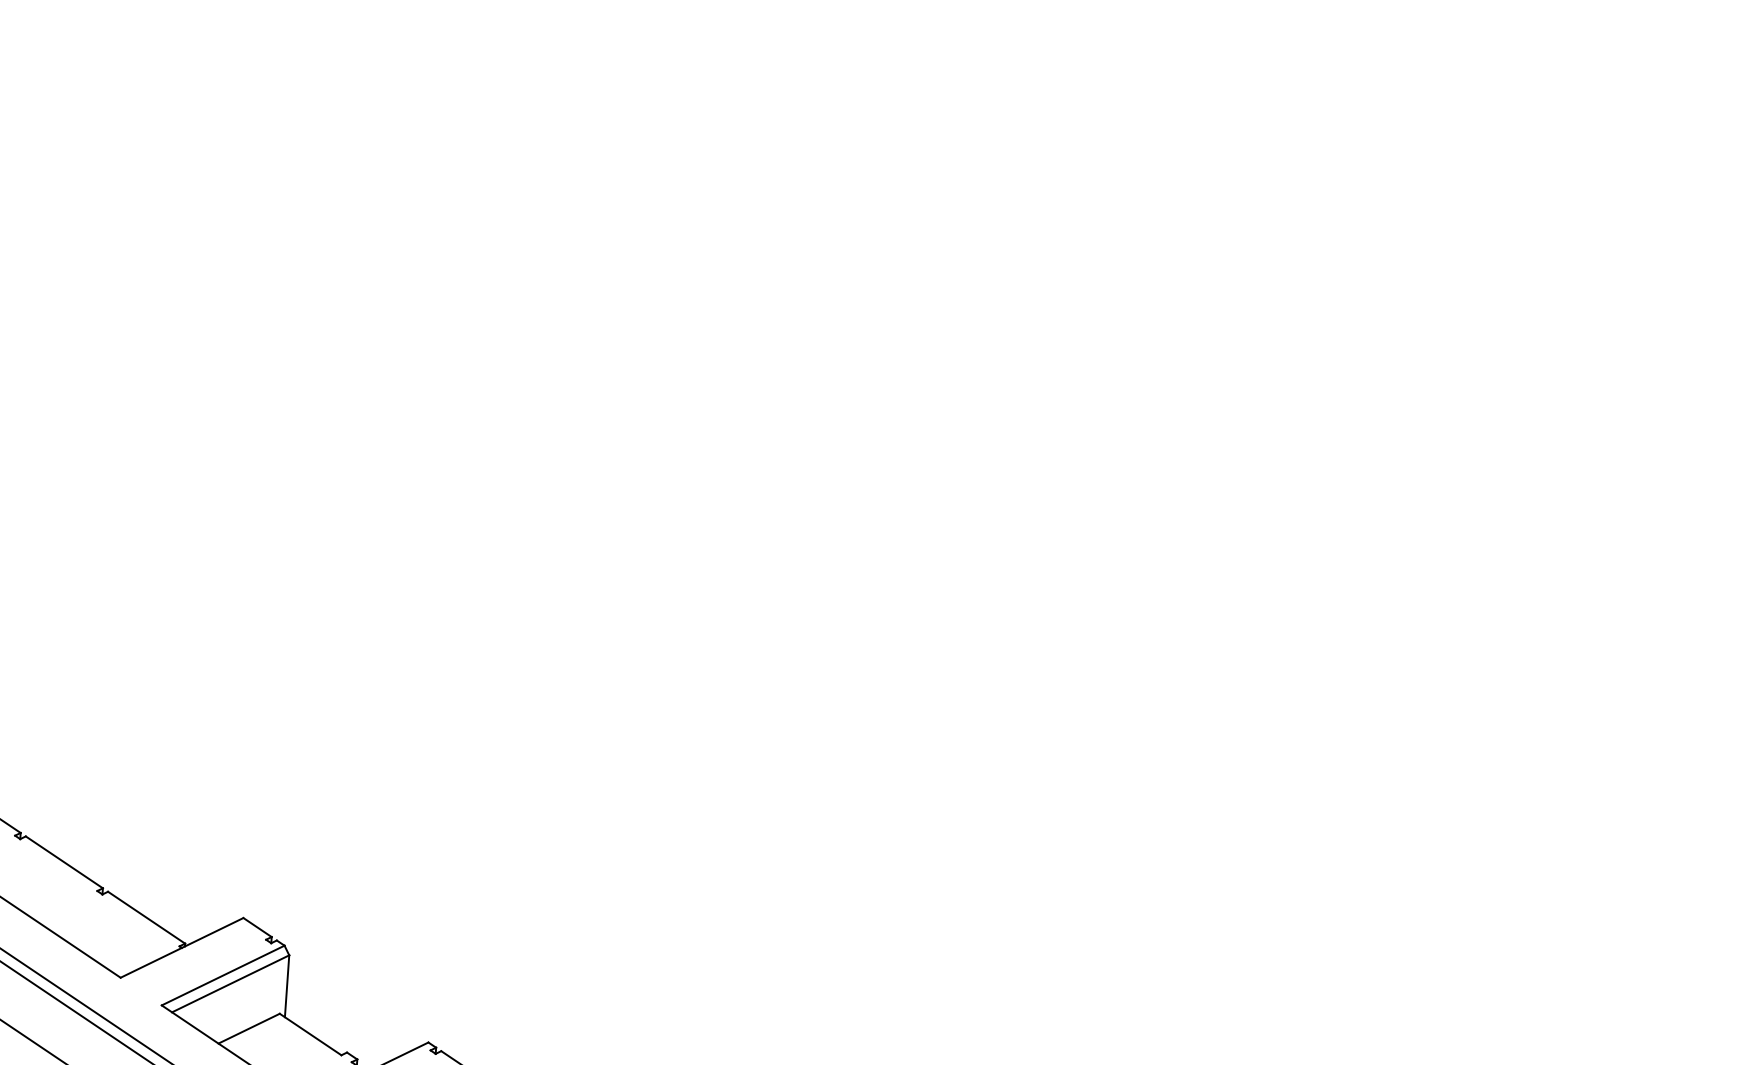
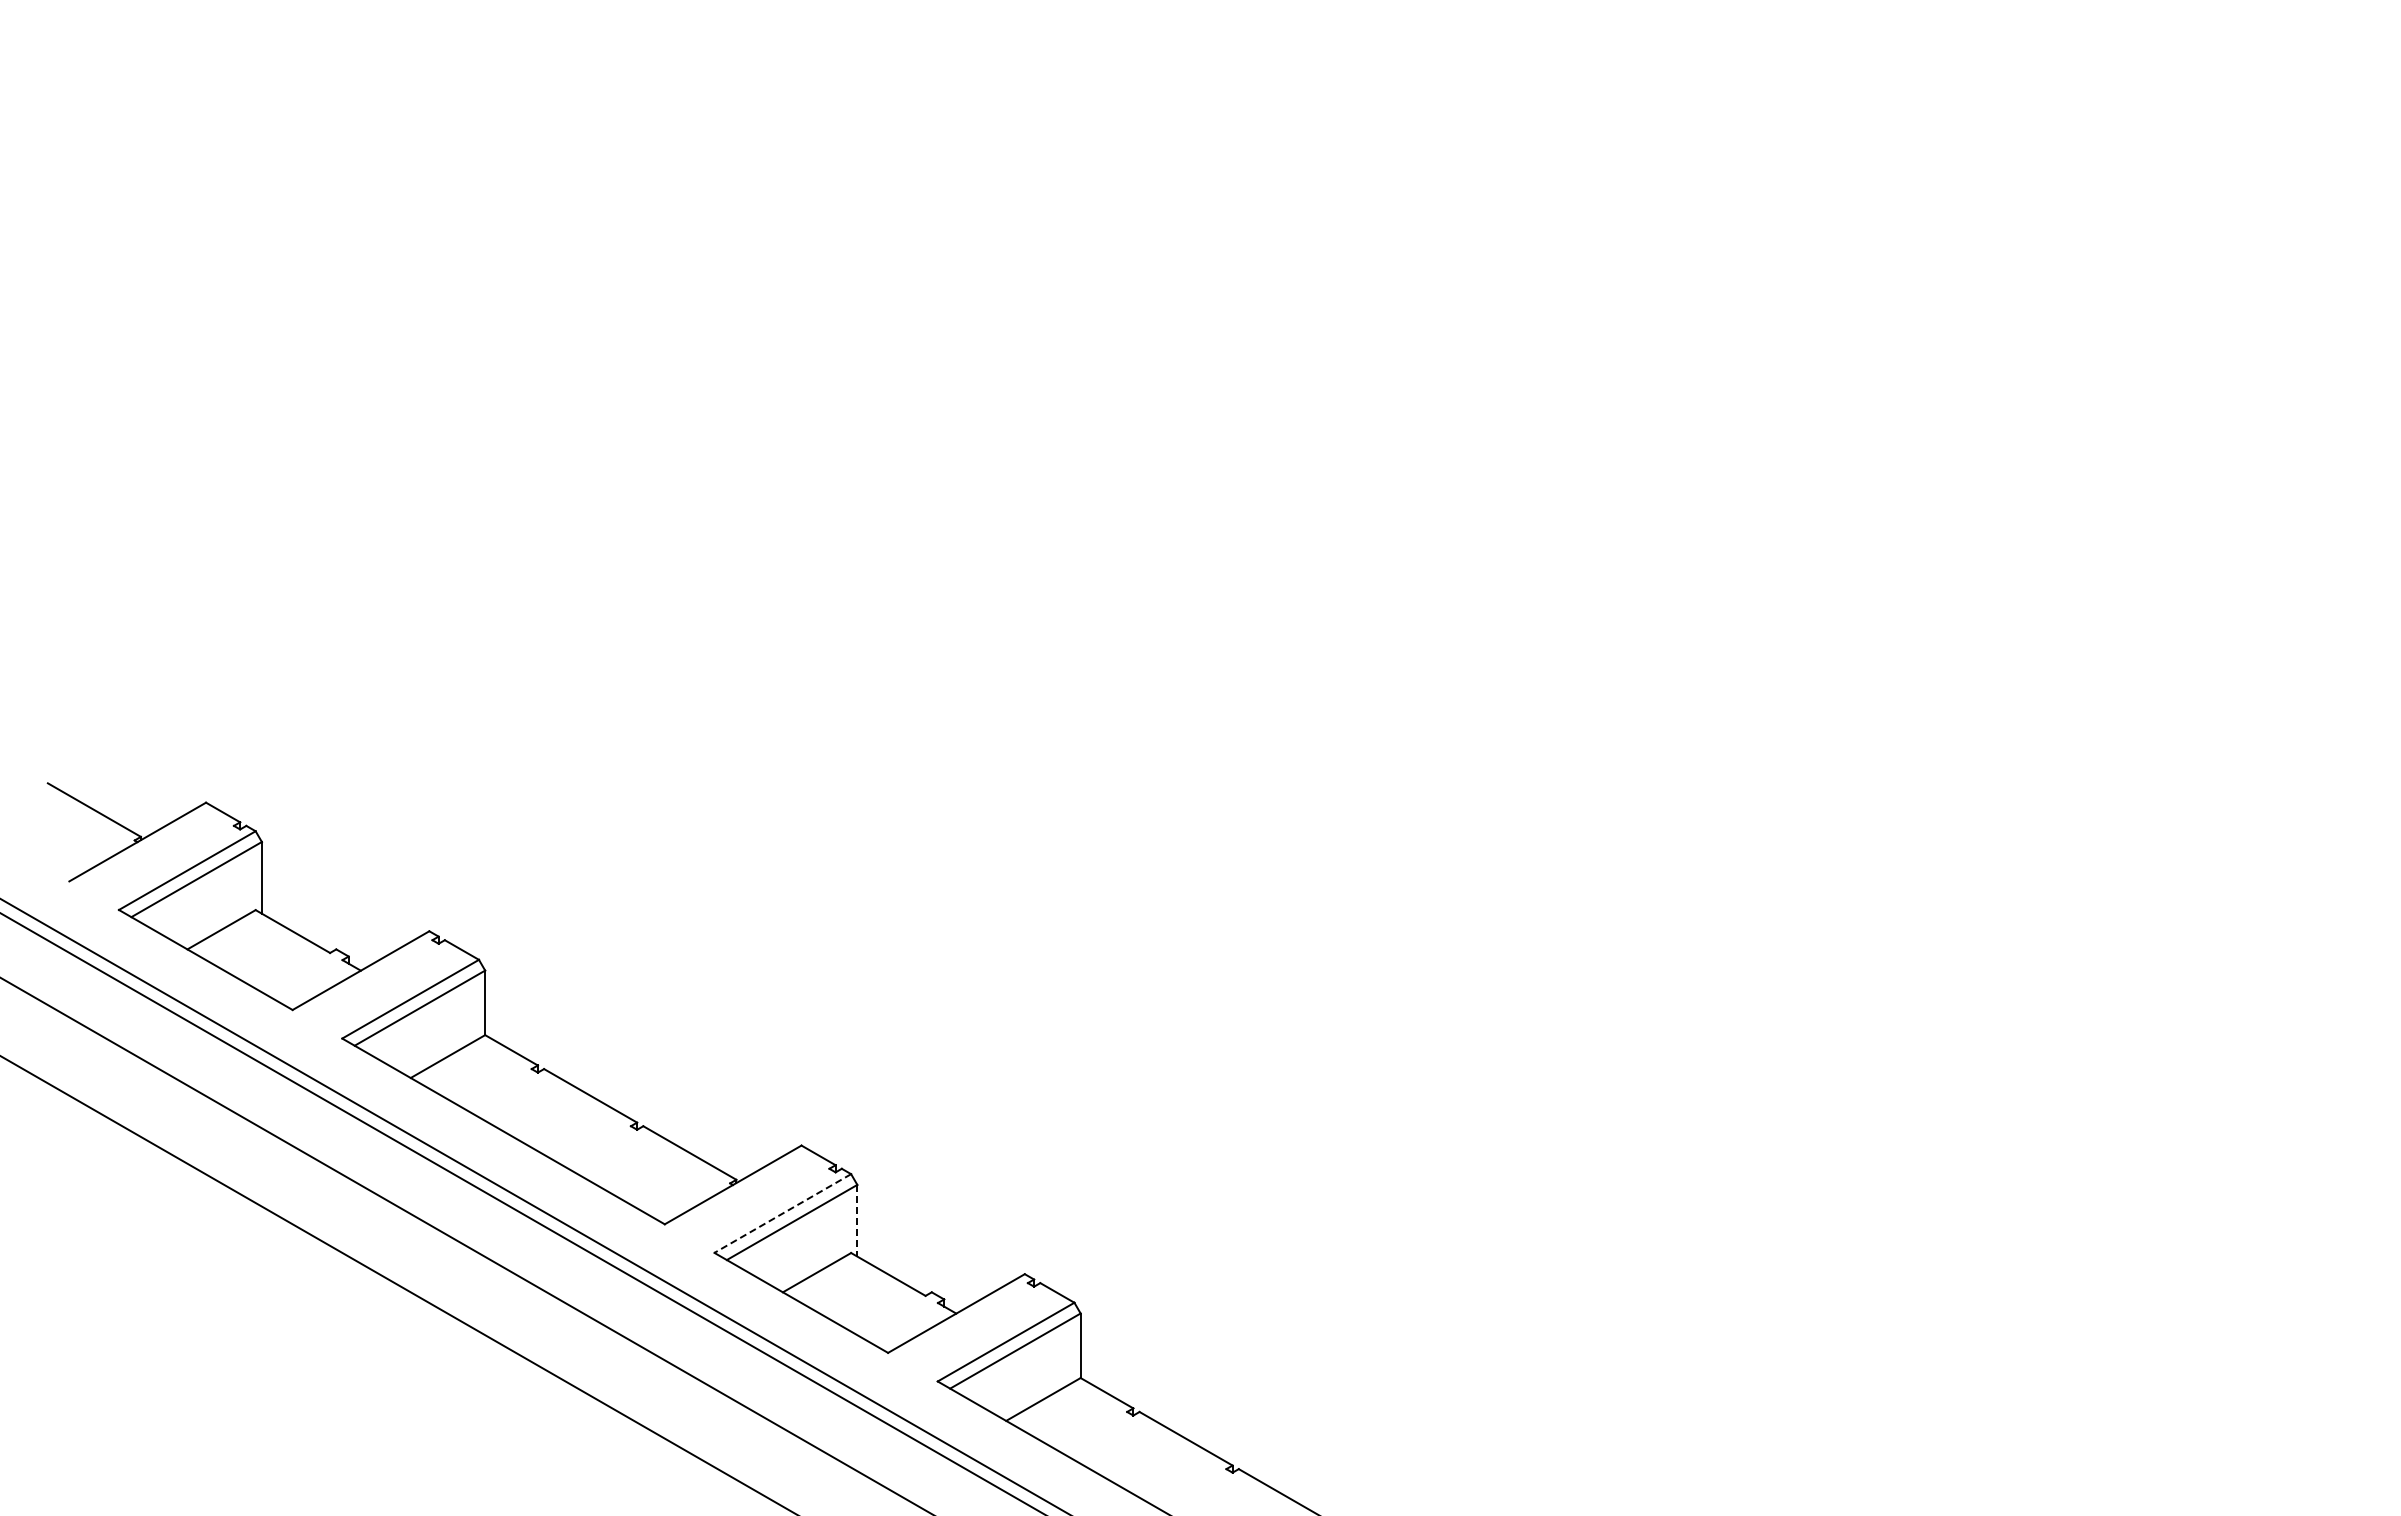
line: (222, 975) -> (782, 1213), solid -> dashed
line: (287, 986) -> (857, 1220), solid -> dashed

